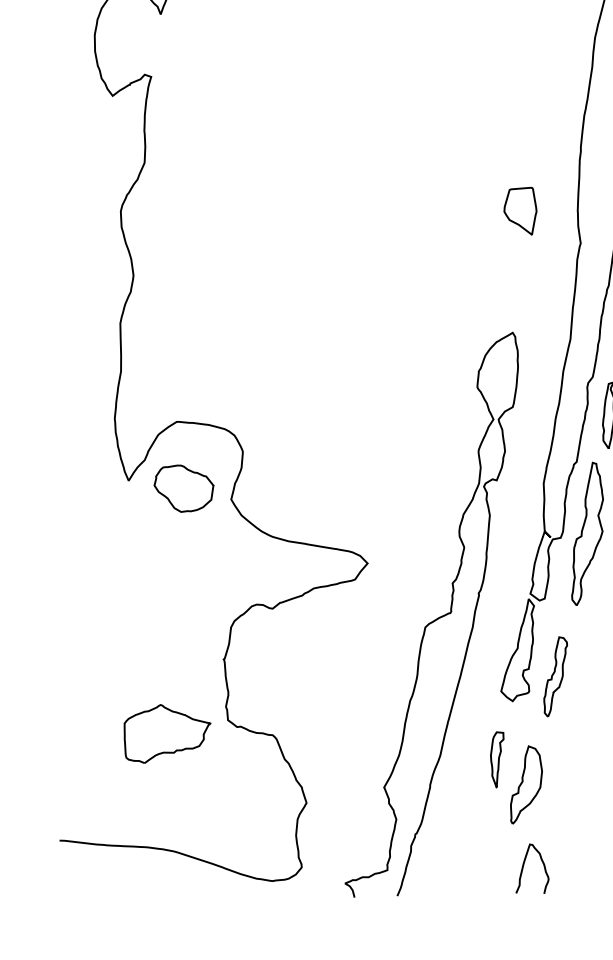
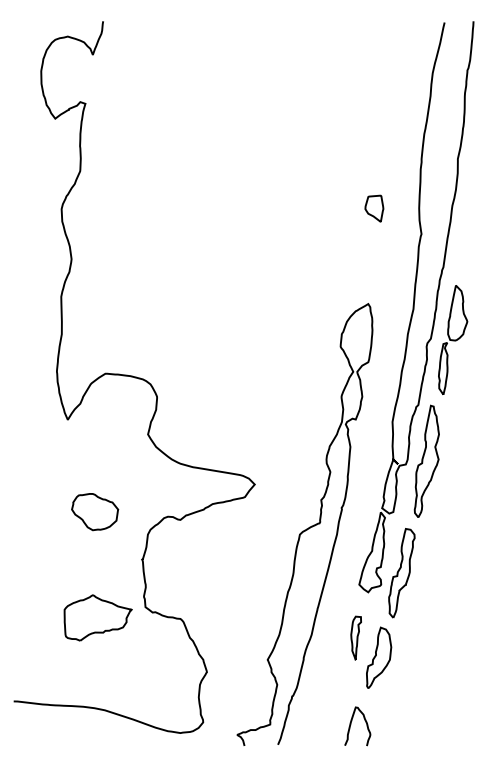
part: (520, 210) -> (374, 208), size x0.71
part: (184, 489) -> (95, 512), moved
part: (555, 677) -> (401, 573), size x1.43
curve: (524, 866) -> (351, 724), moved

